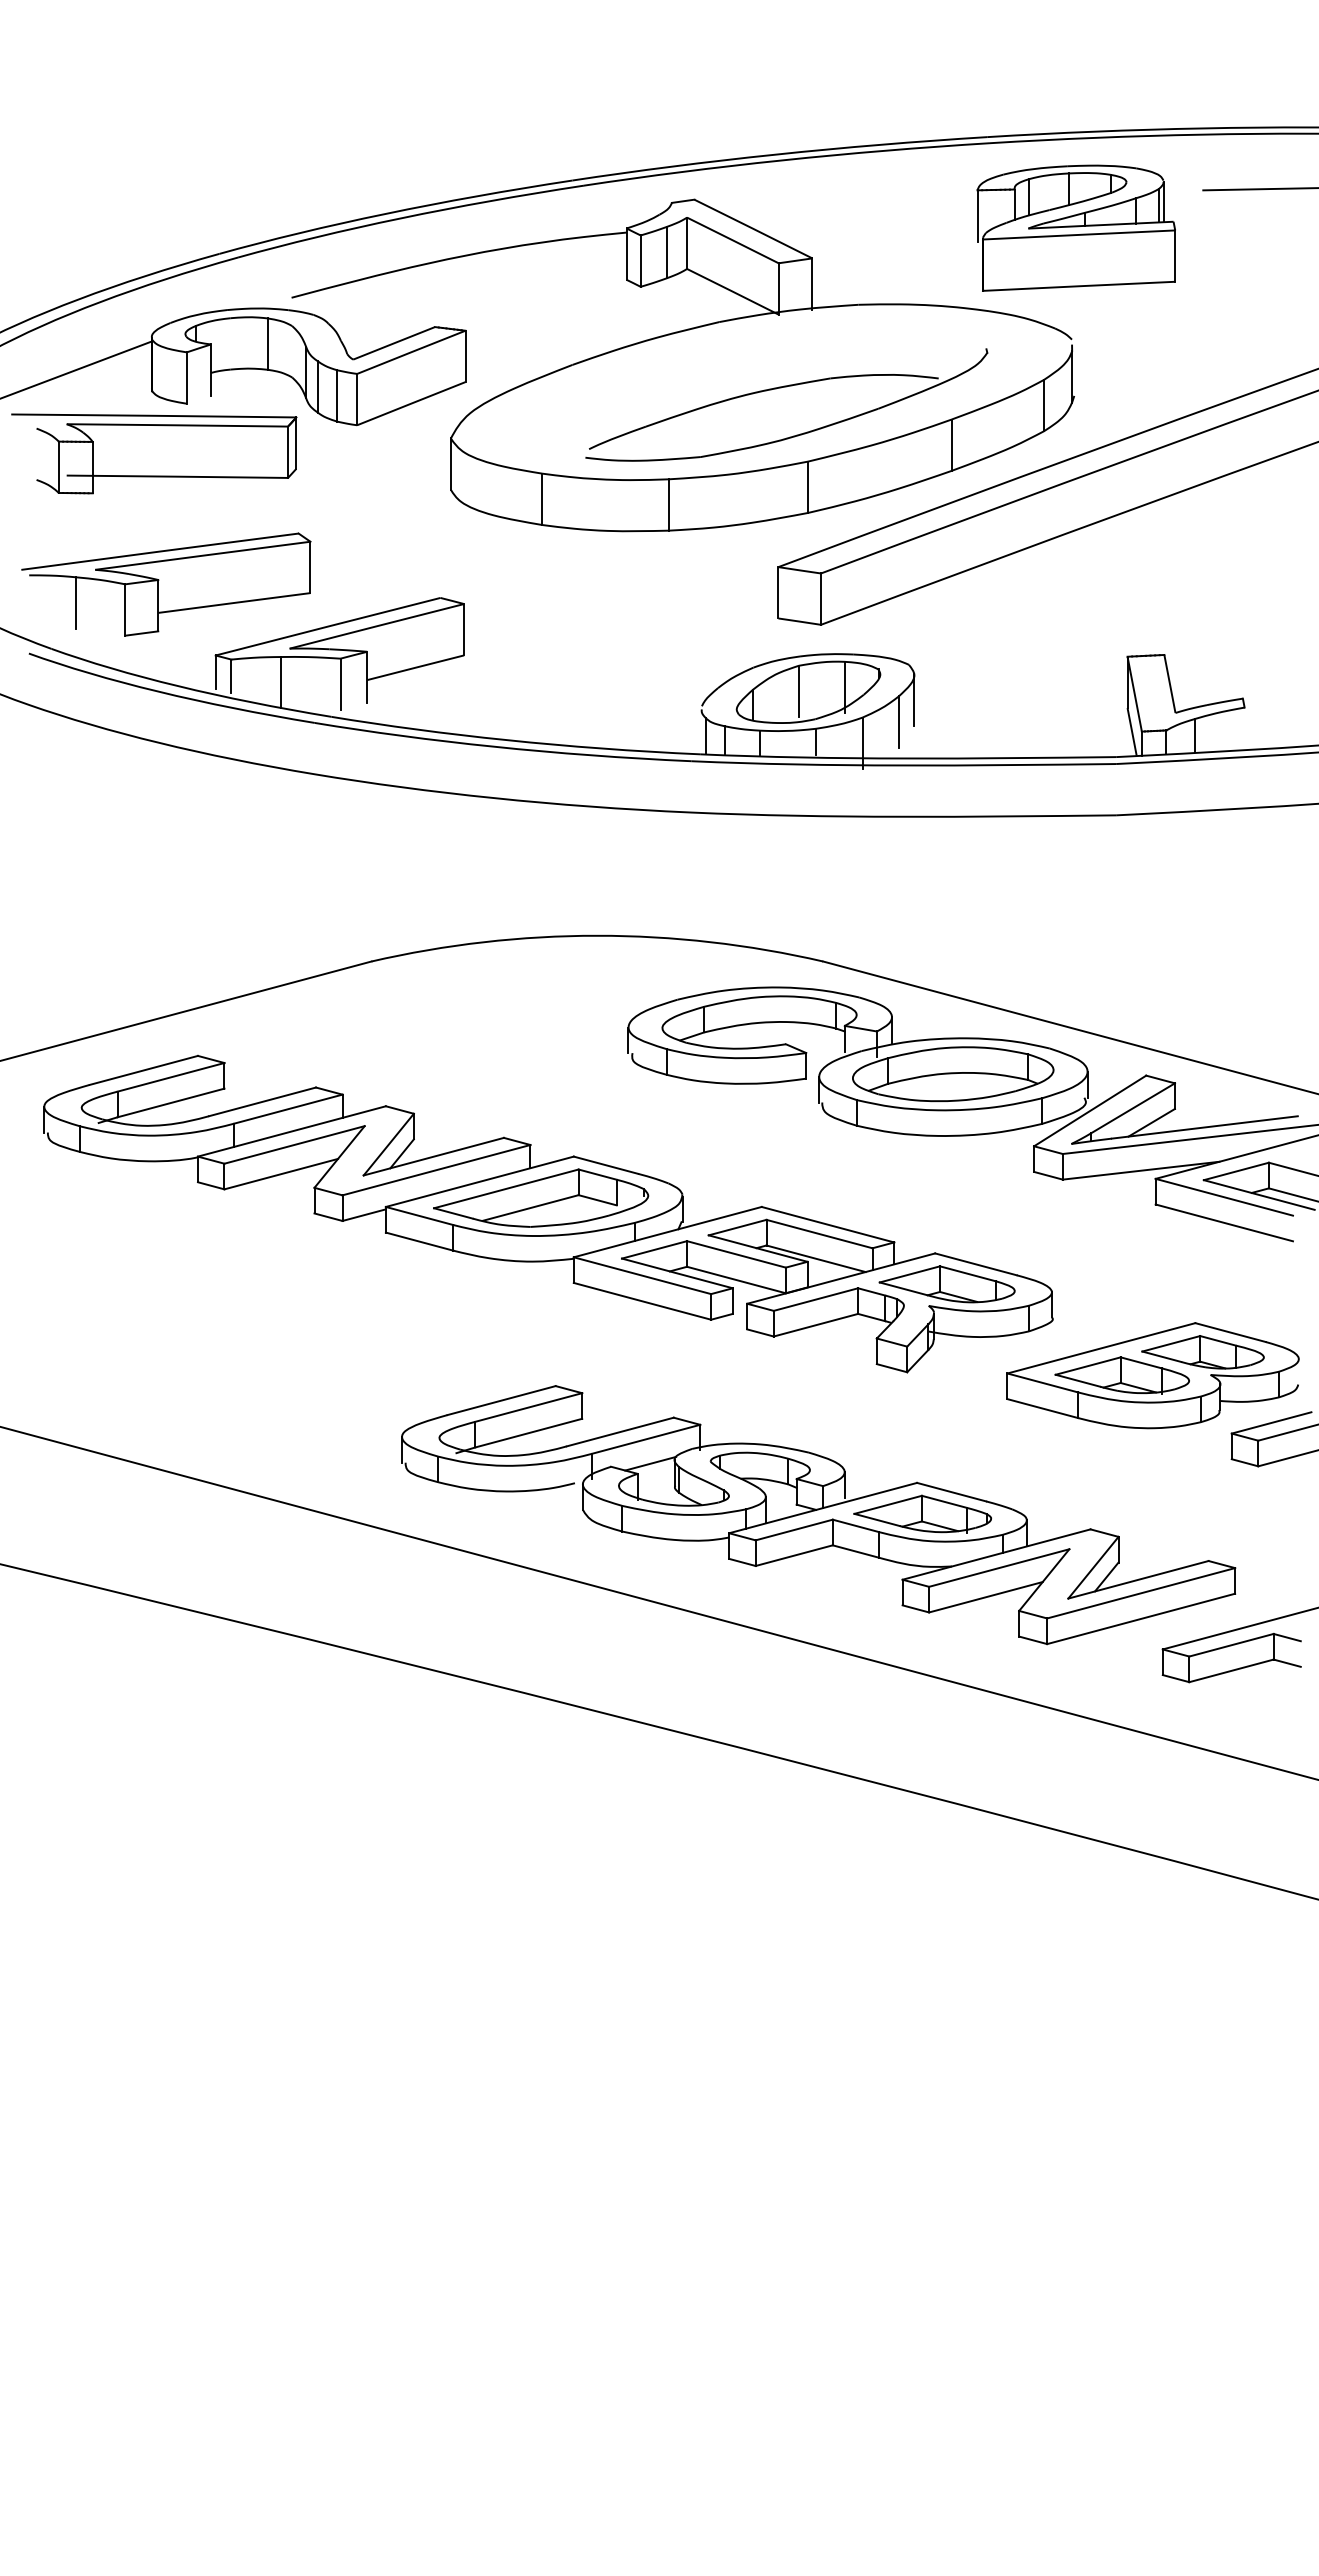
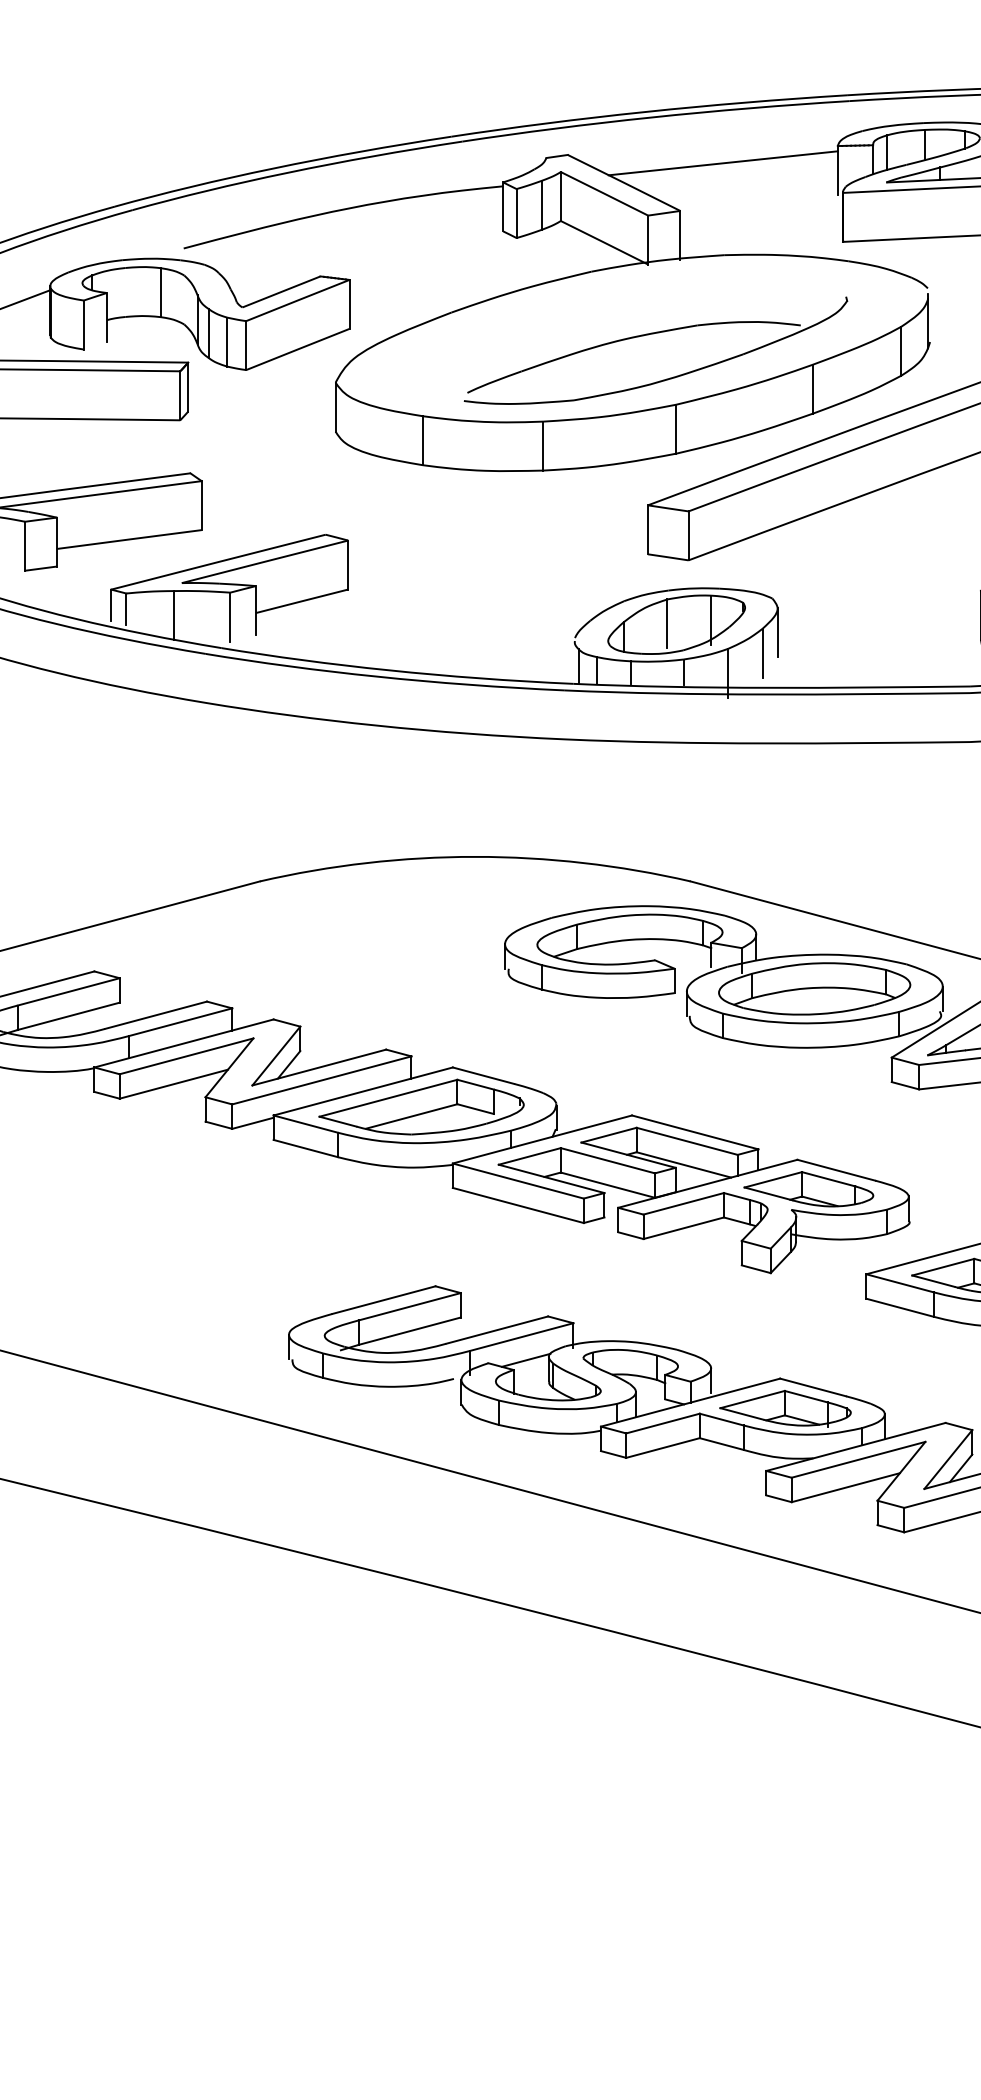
line: (857, 208) -> (723, 163), added

